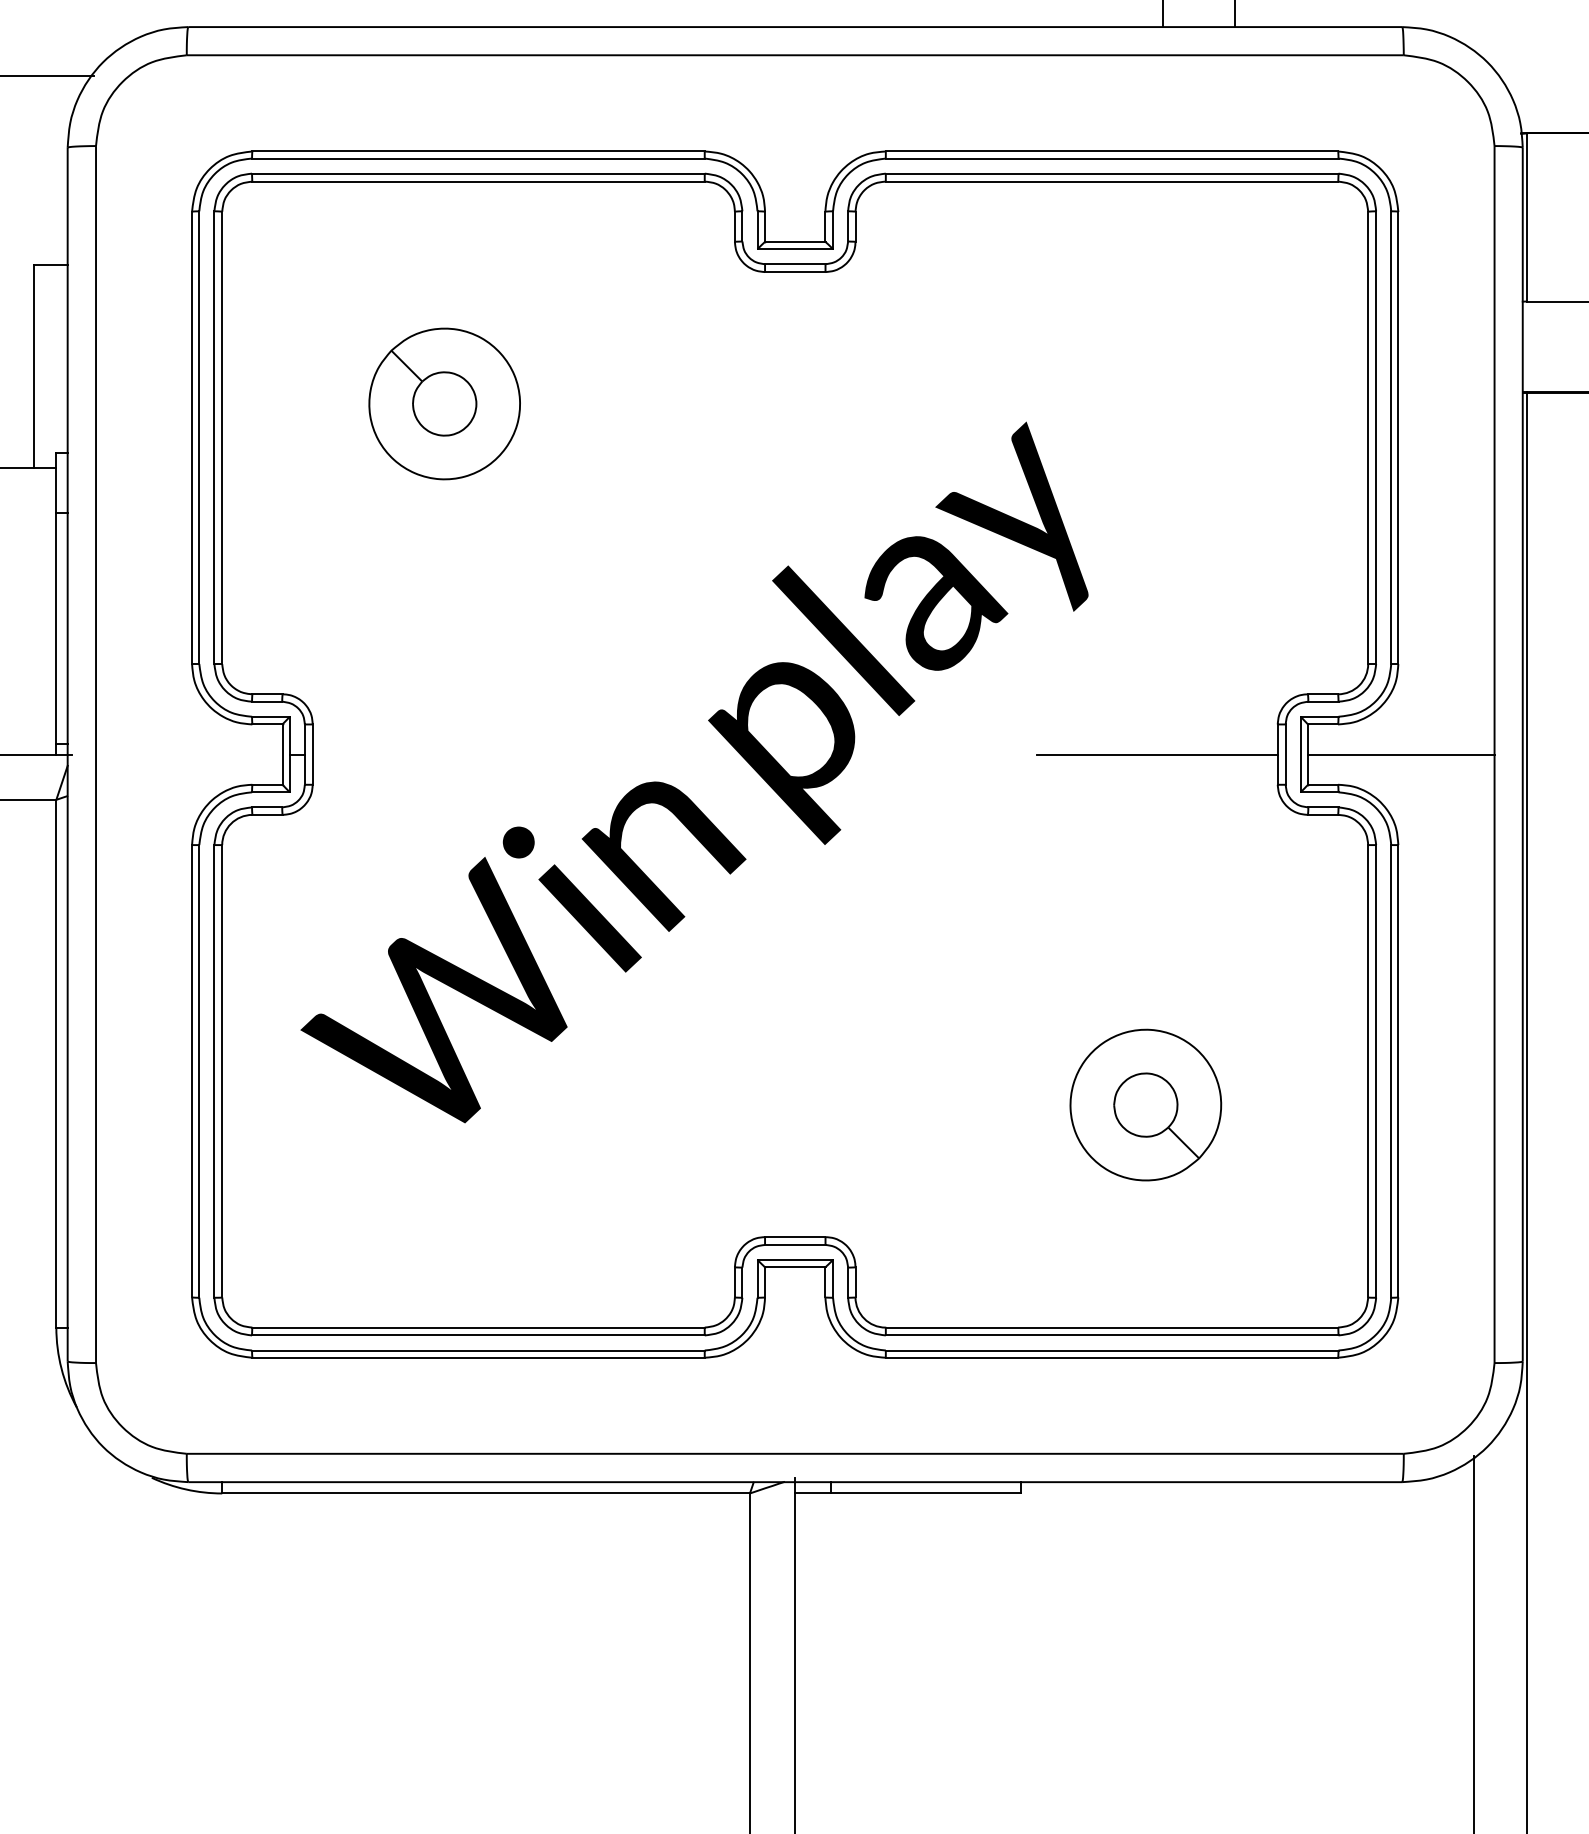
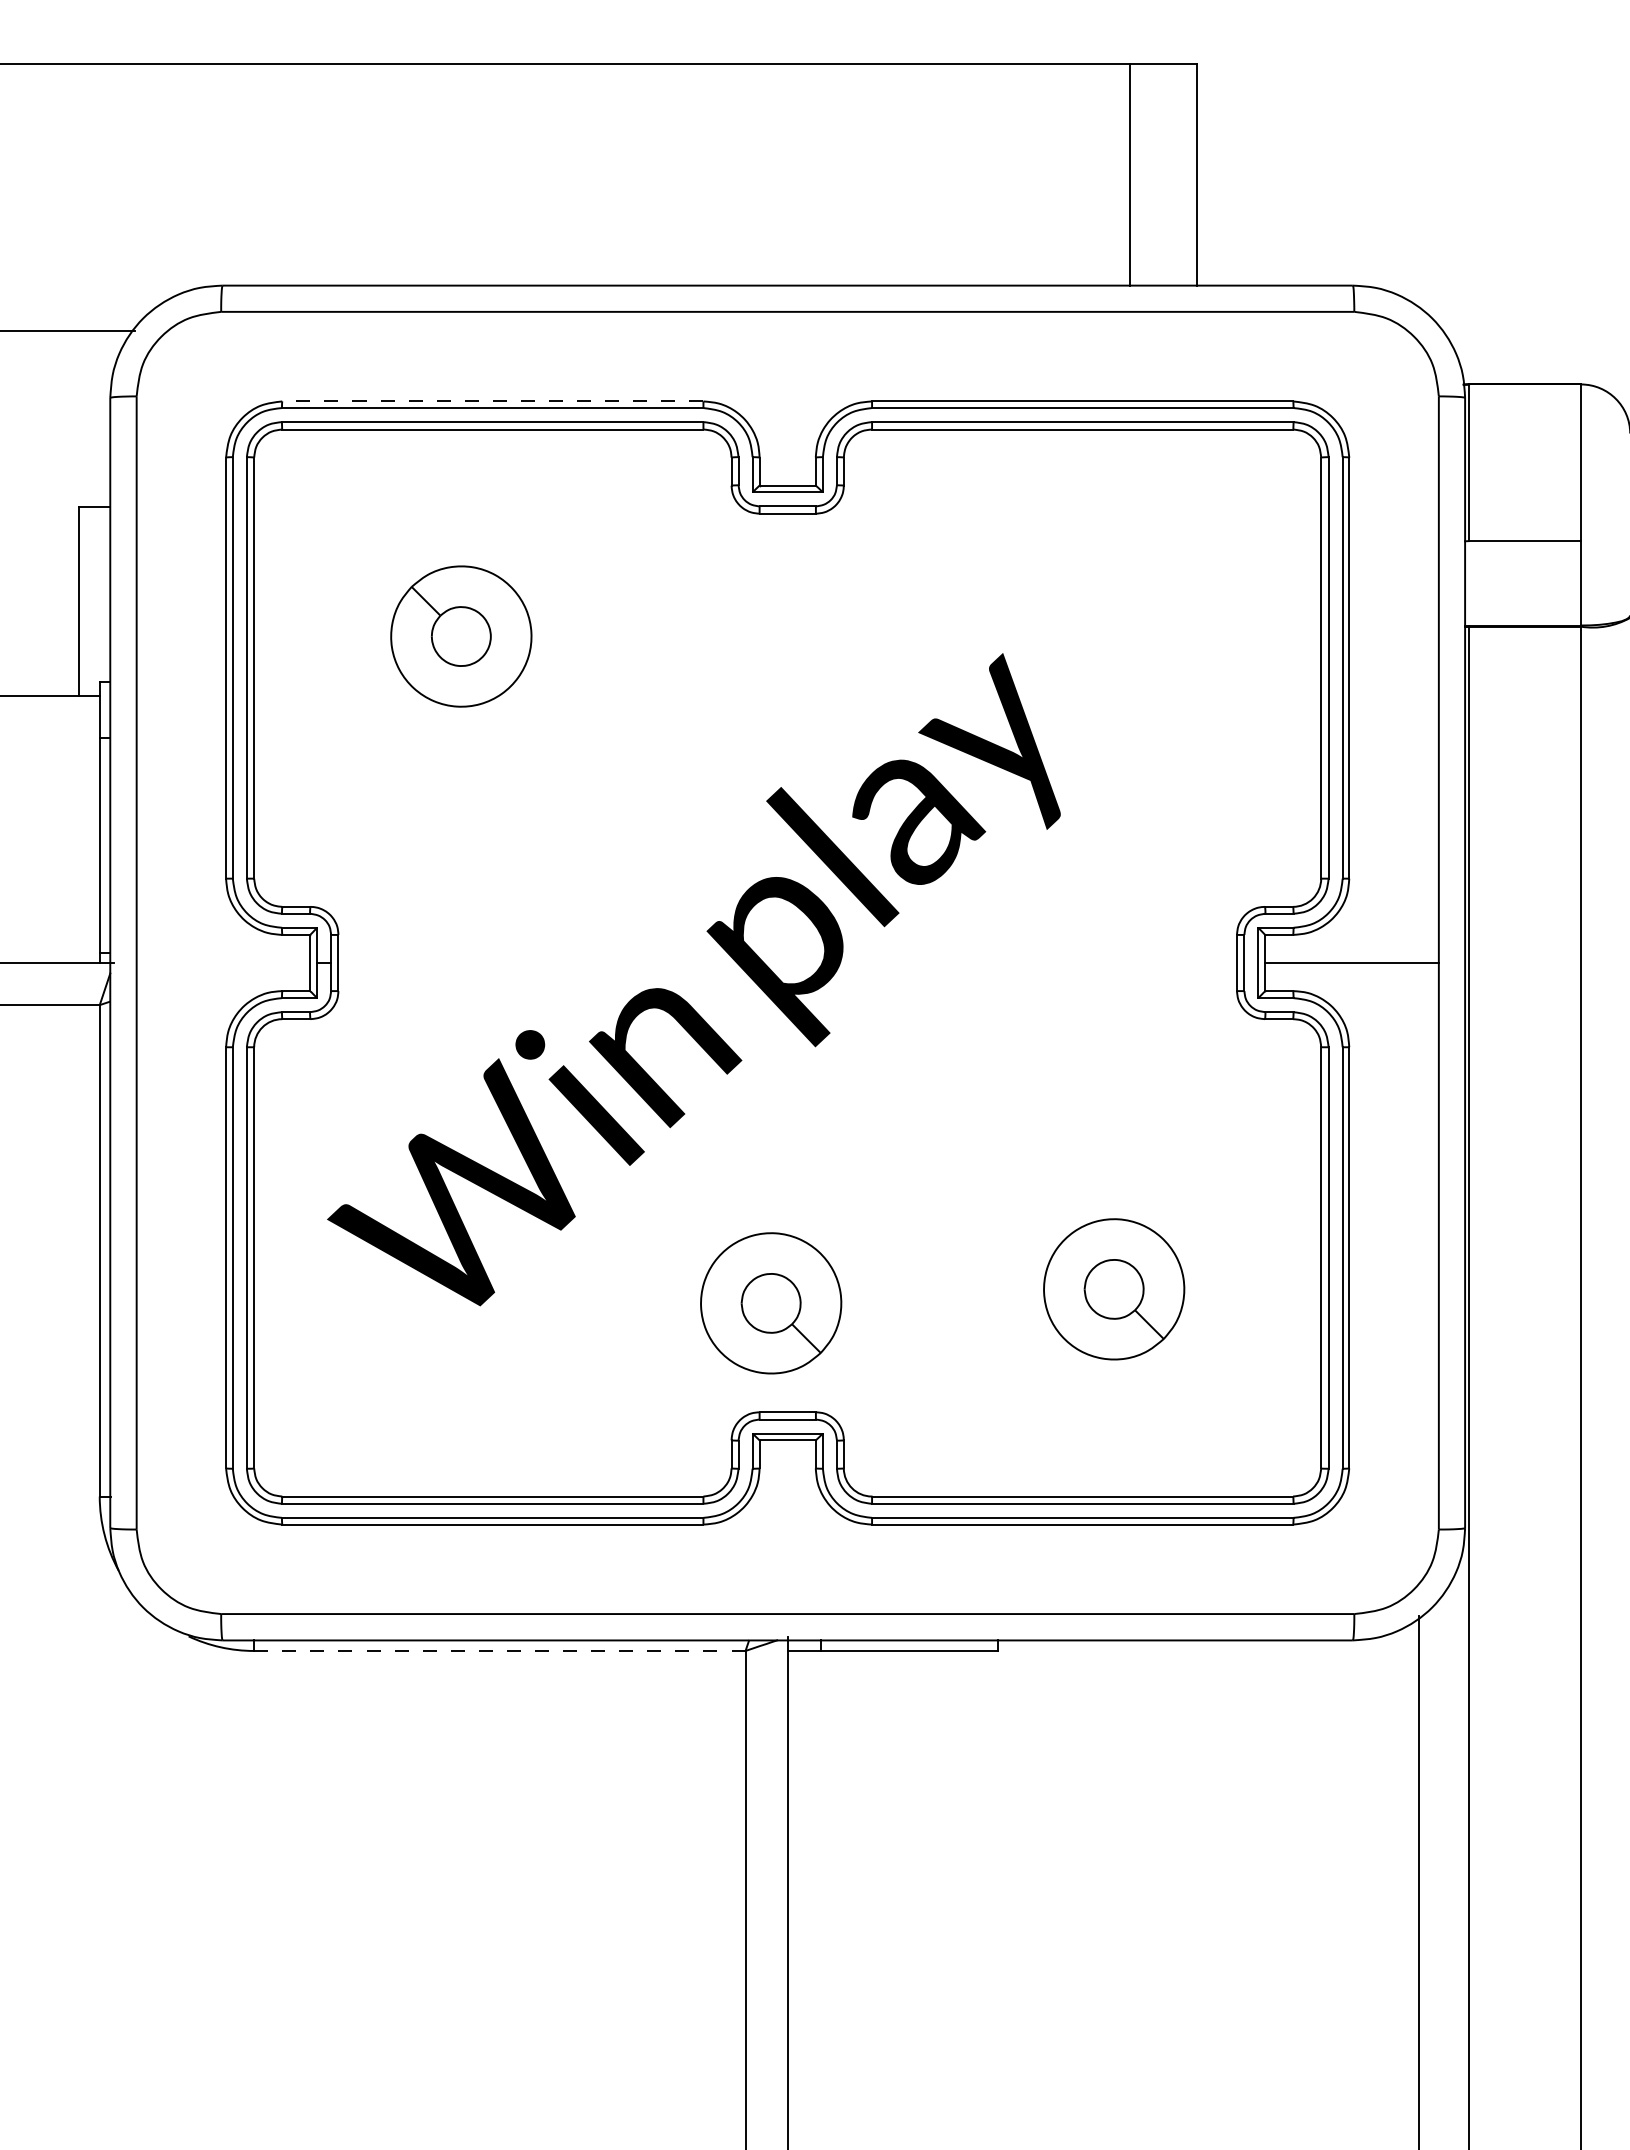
line: (478, 151) -> (492, 401), solid -> dashed
line: (1156, 755) -> (1124, 963), removed
part: (777, 1120) -> (771, 1303), added
line: (485, 1492) -> (499, 1650), solid -> dashed

